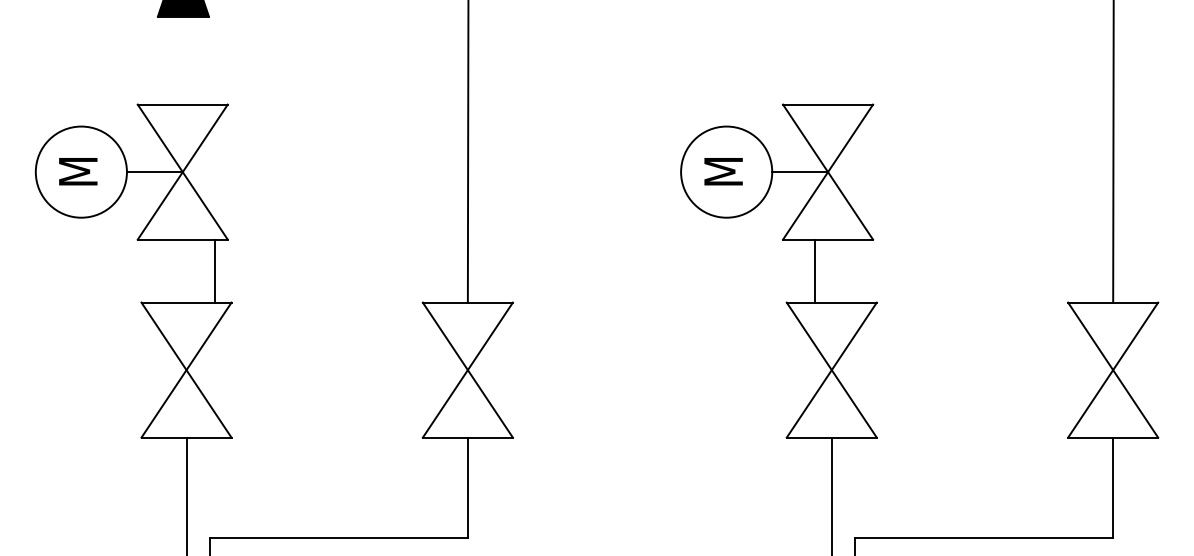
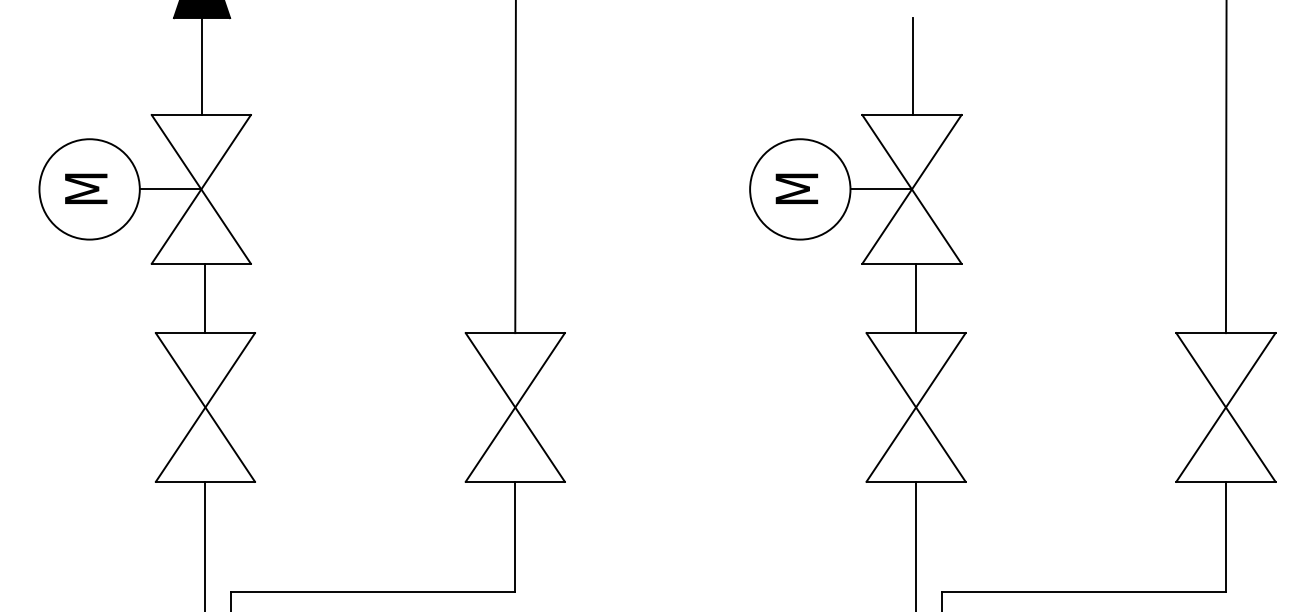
line: (183, 60) -> (202, 66), added
line: (828, 60) -> (912, 66), added
line: (214, 270) -> (205, 297), moved
line: (814, 270) -> (915, 297), moved

